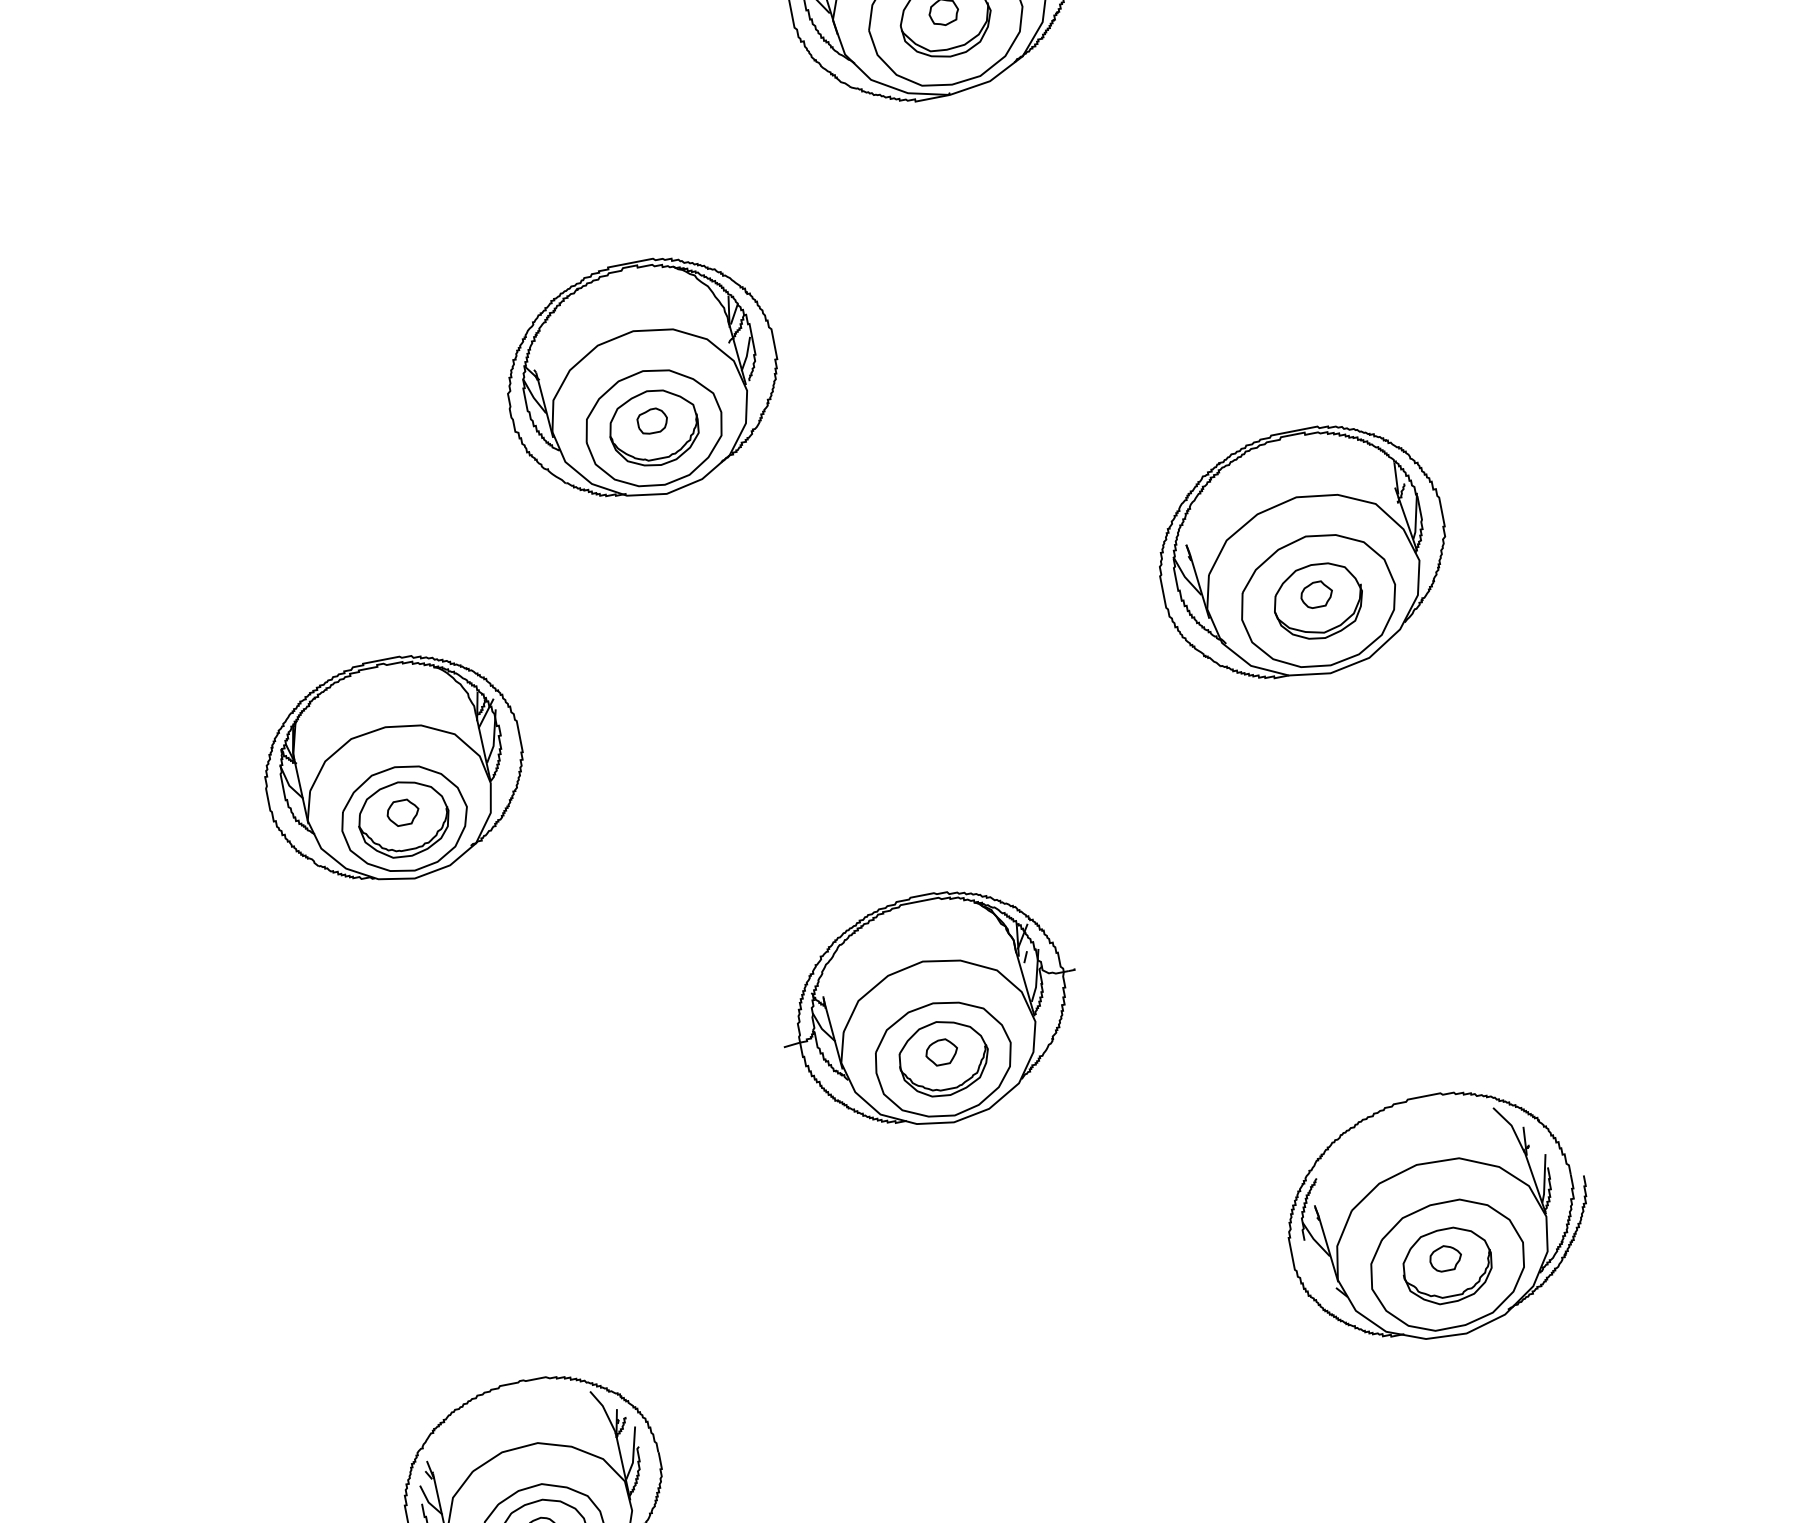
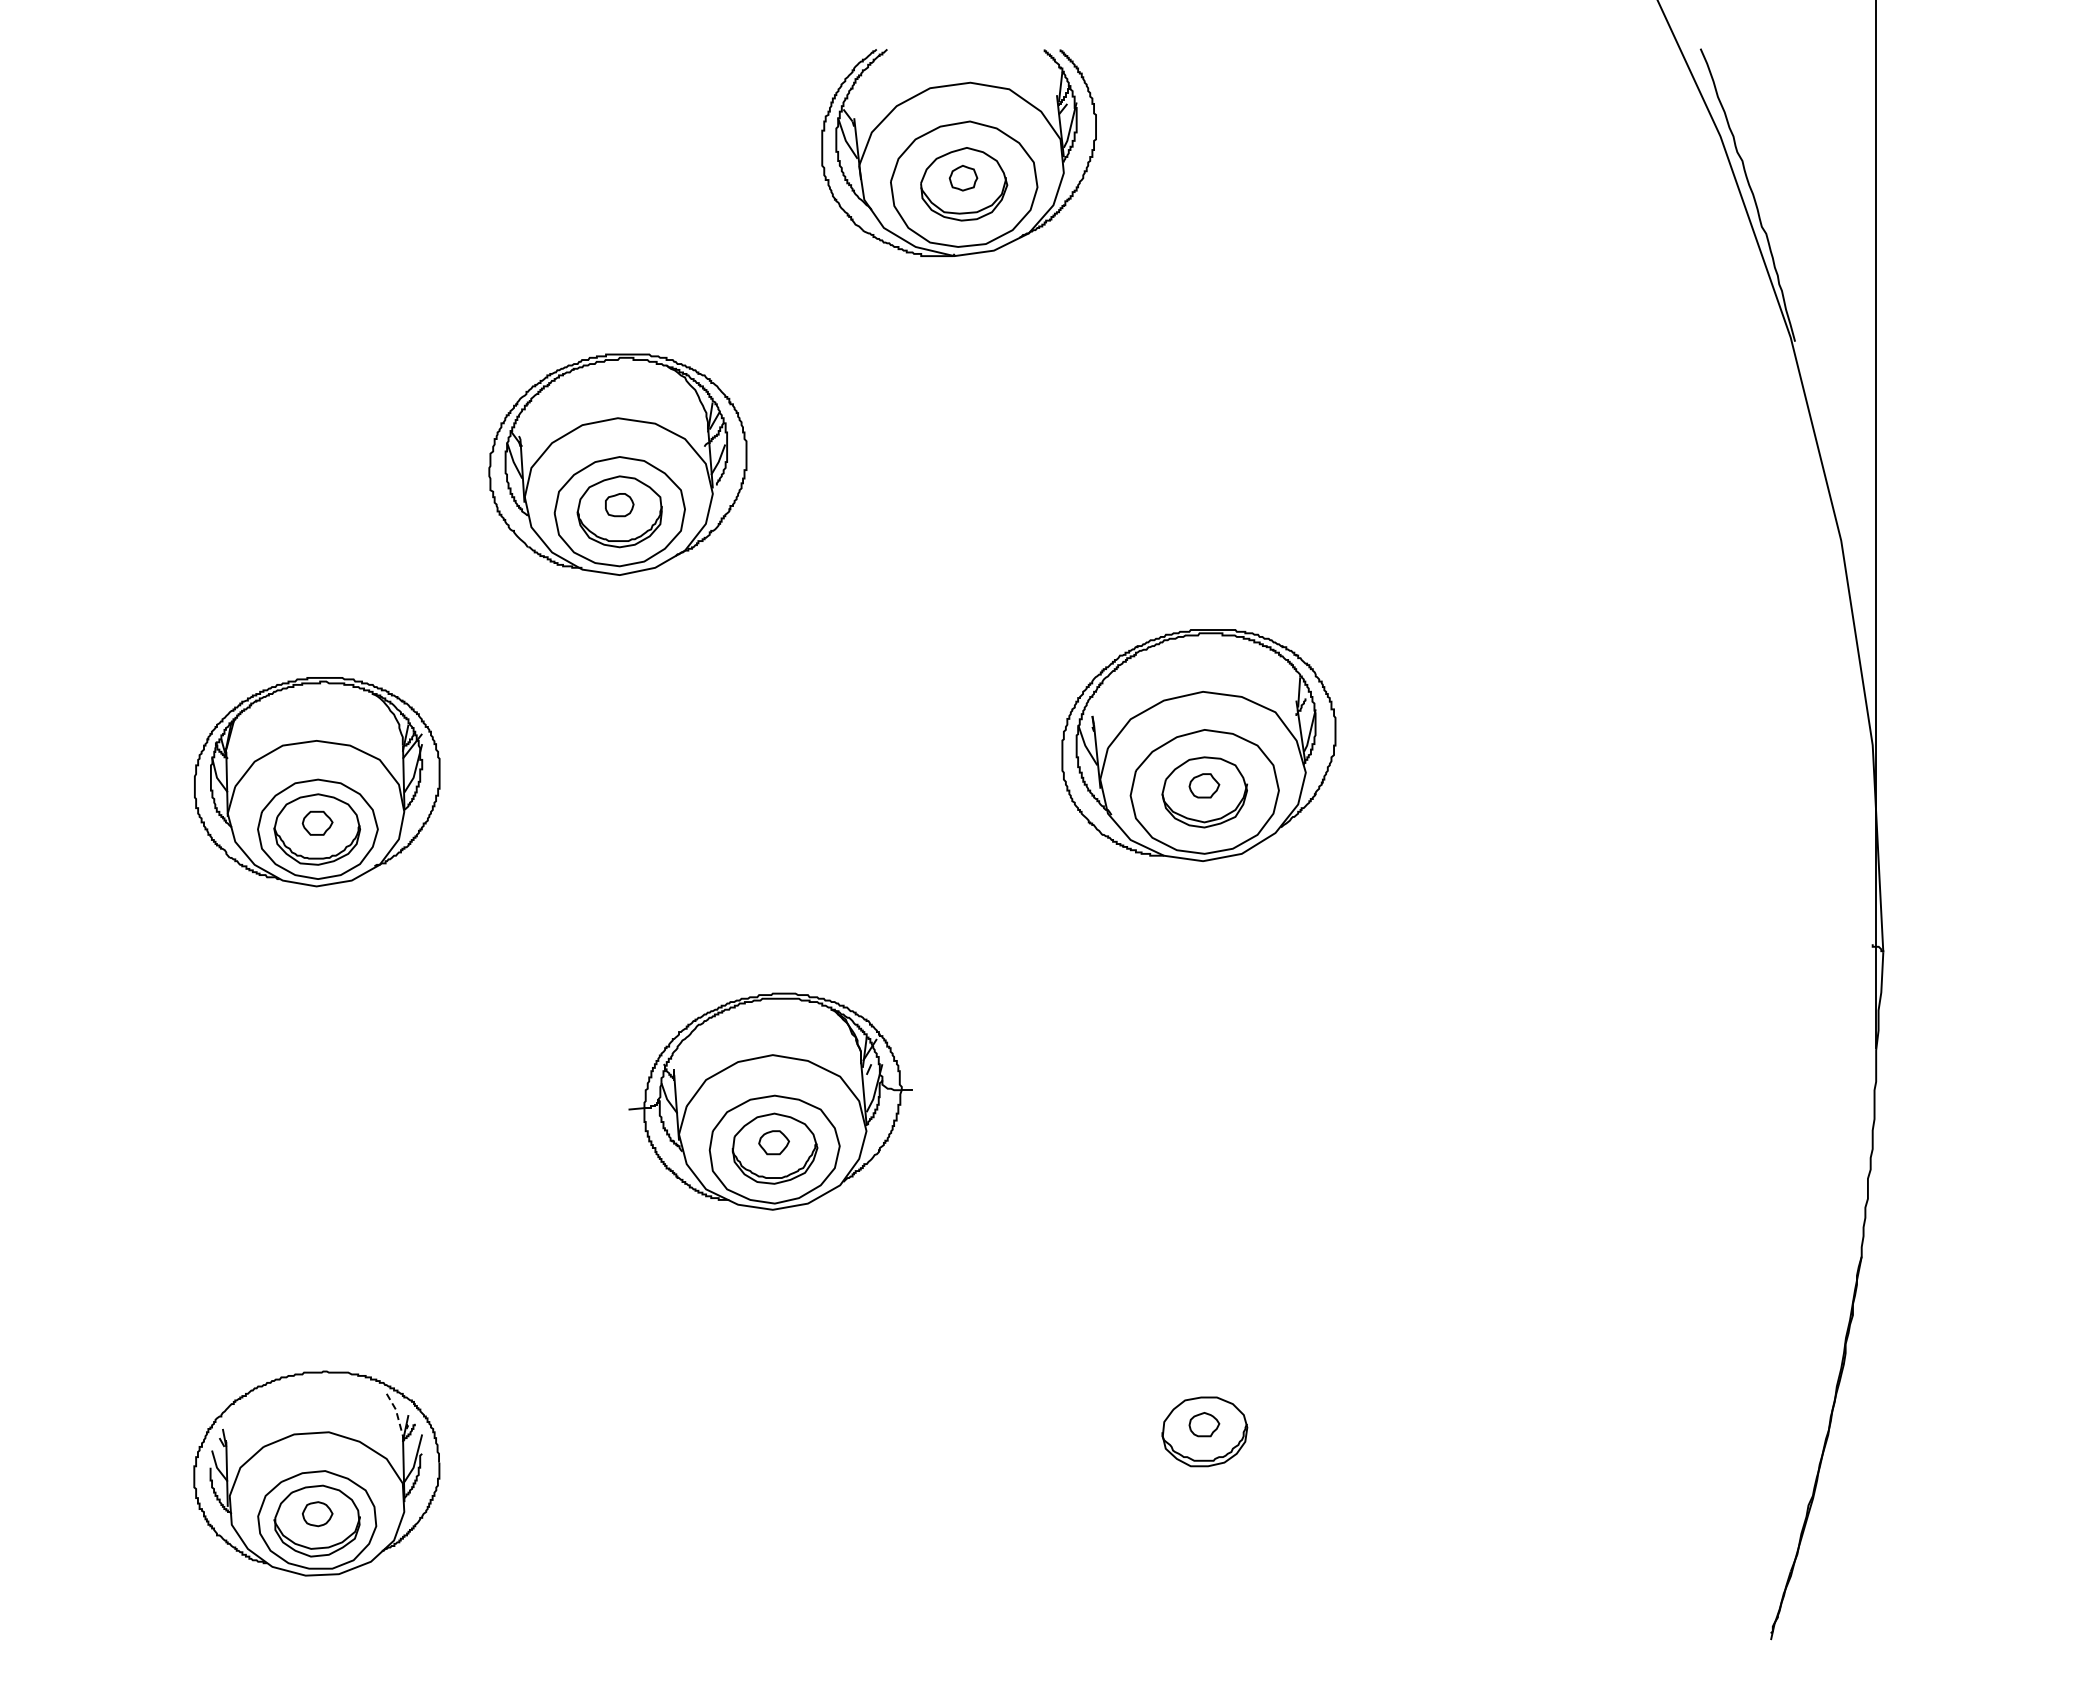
part: (1437, 1215) -> (1204, 1383), removed
line: (604, 1409) -> (396, 1413), solid -> dashed

